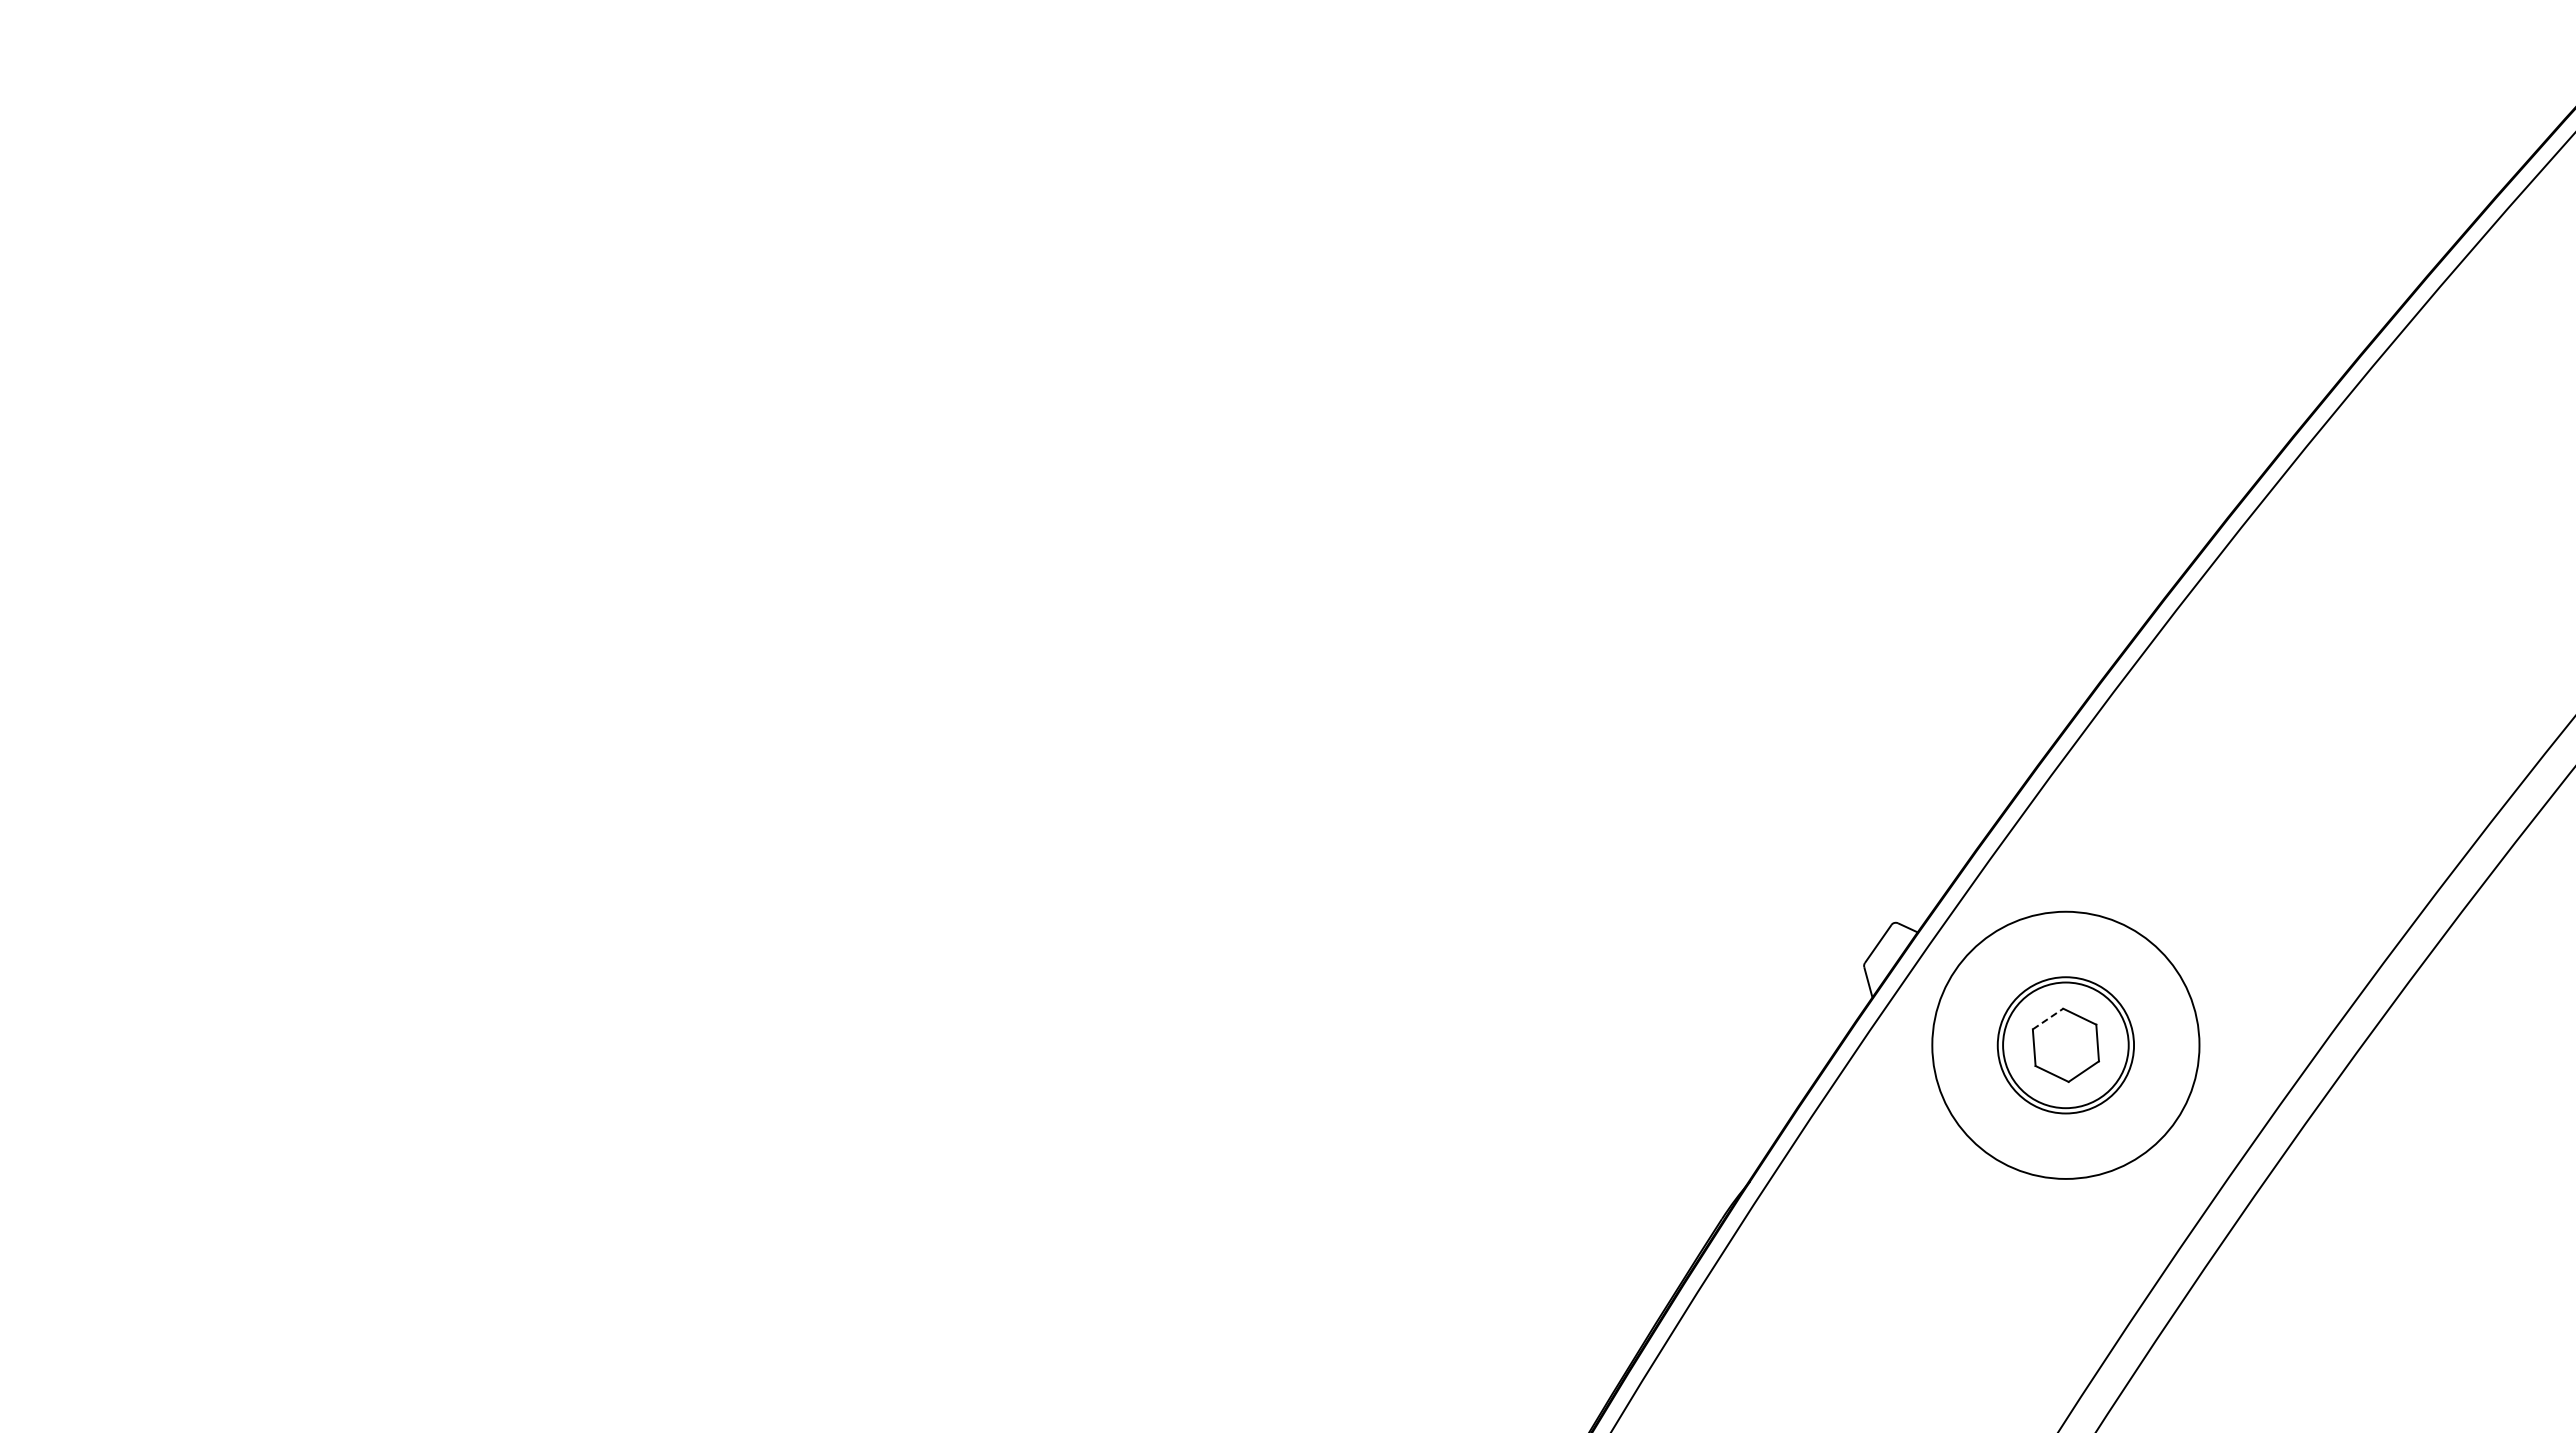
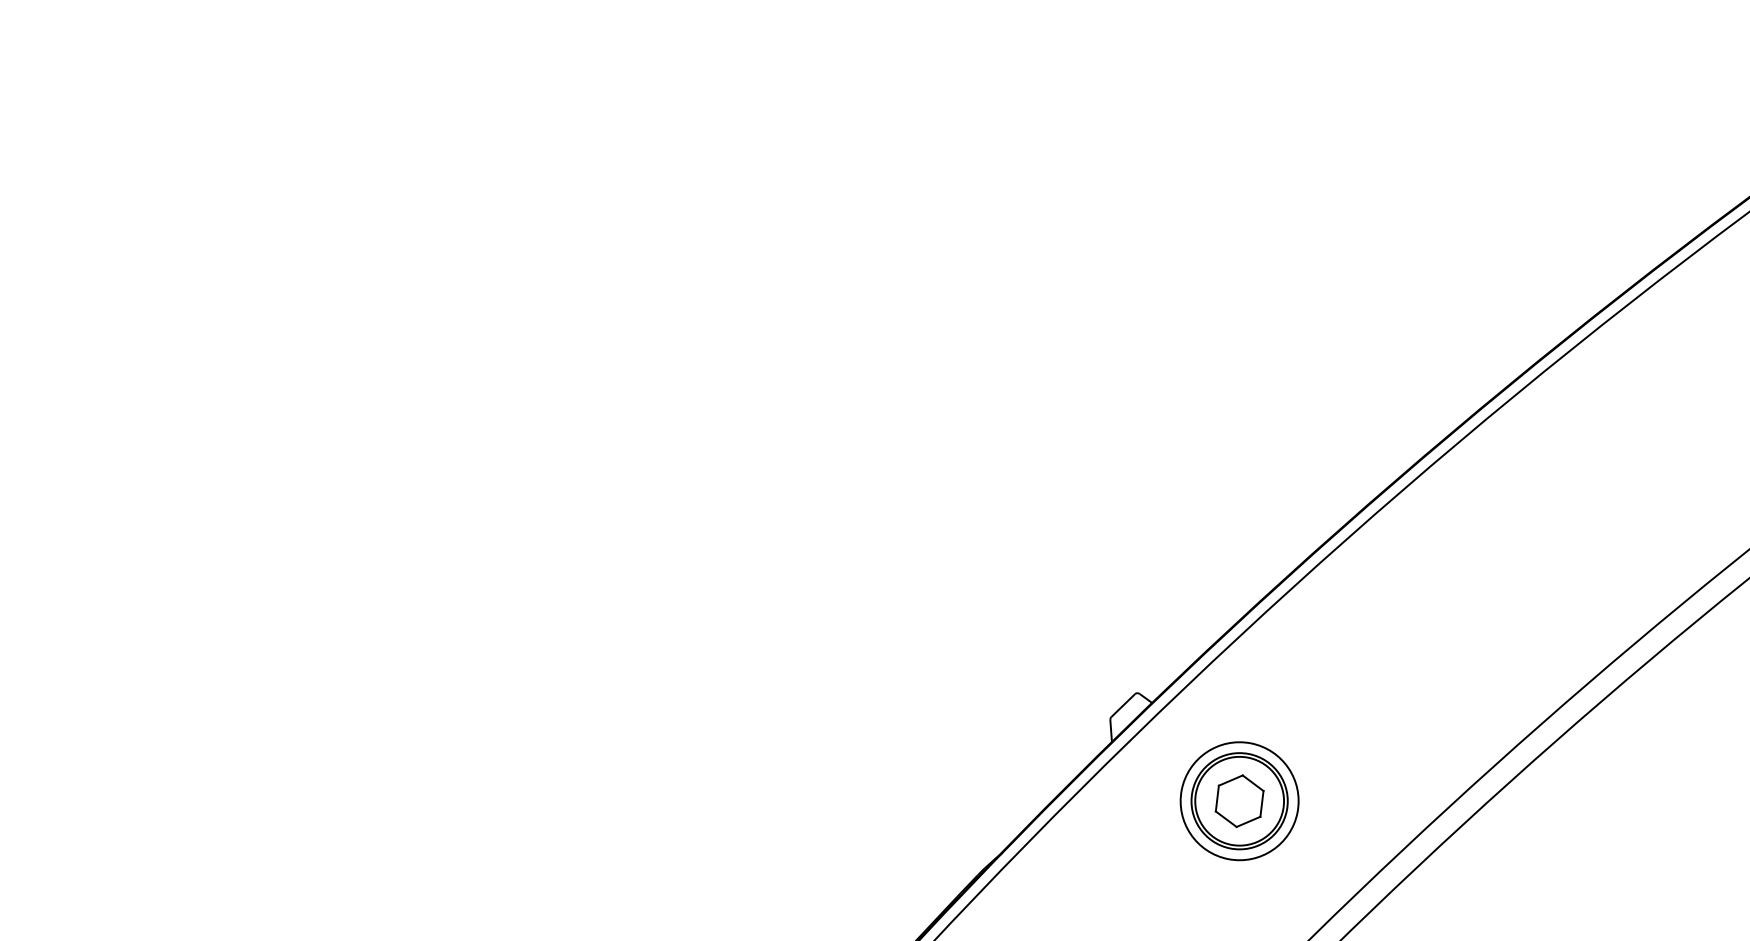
line: (2048, 1018) -> (1231, 780), dashed -> solid
circle: (2065, 1044) -> (1239, 800), size x0.62

